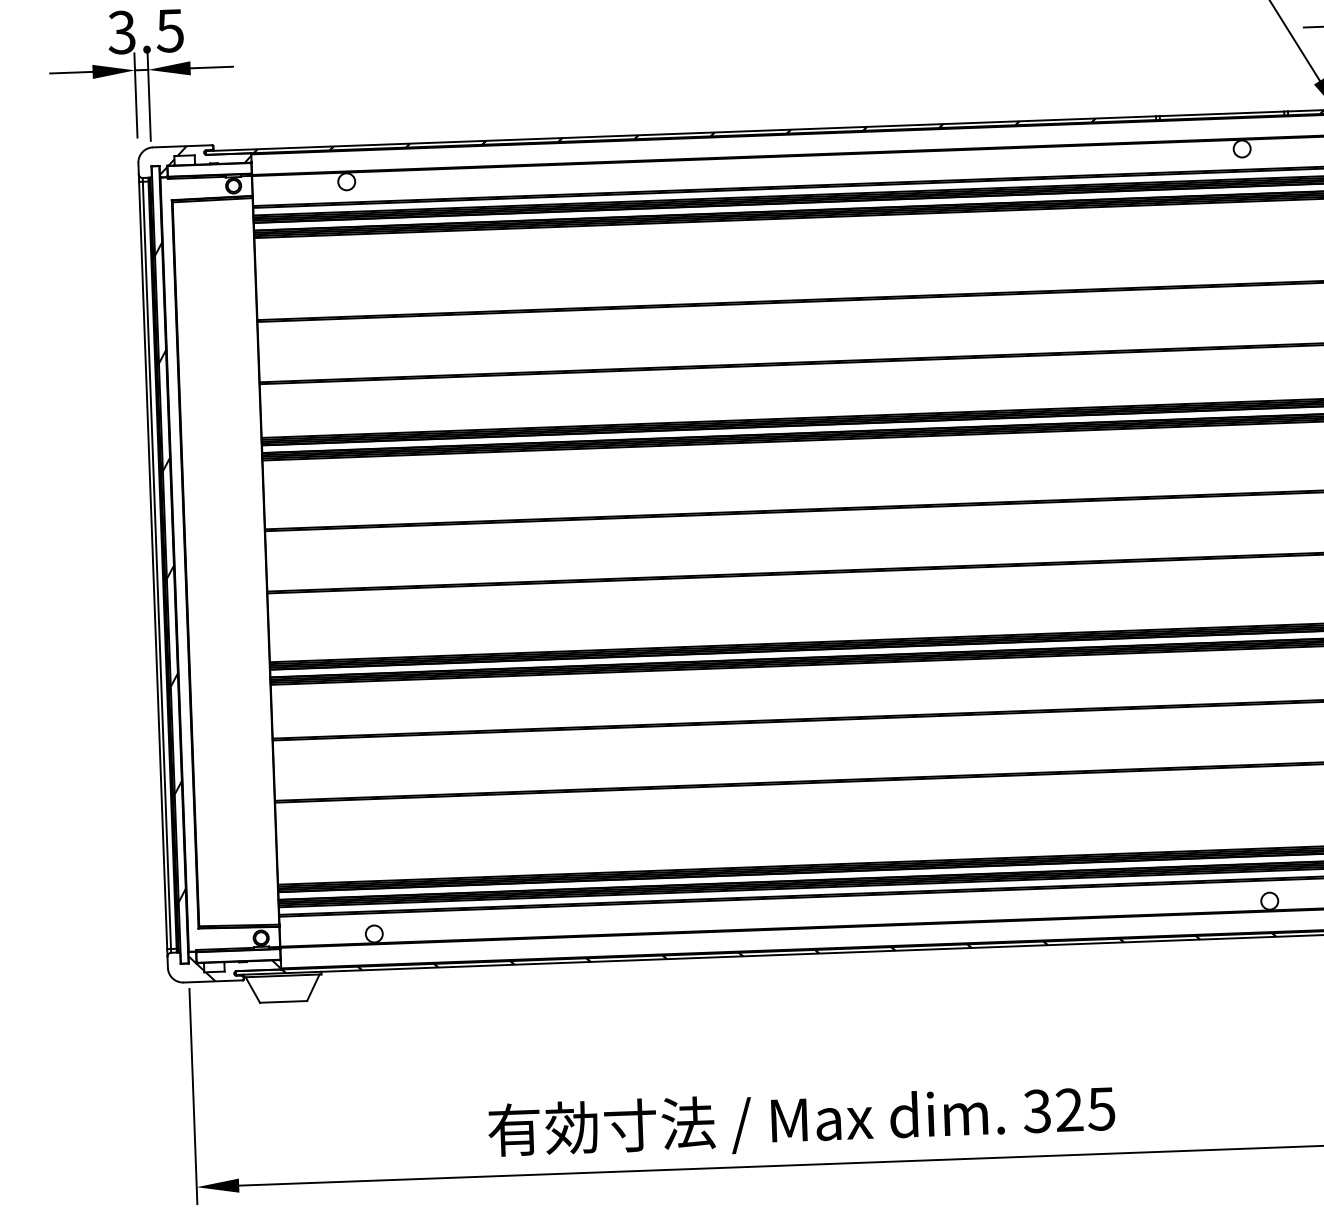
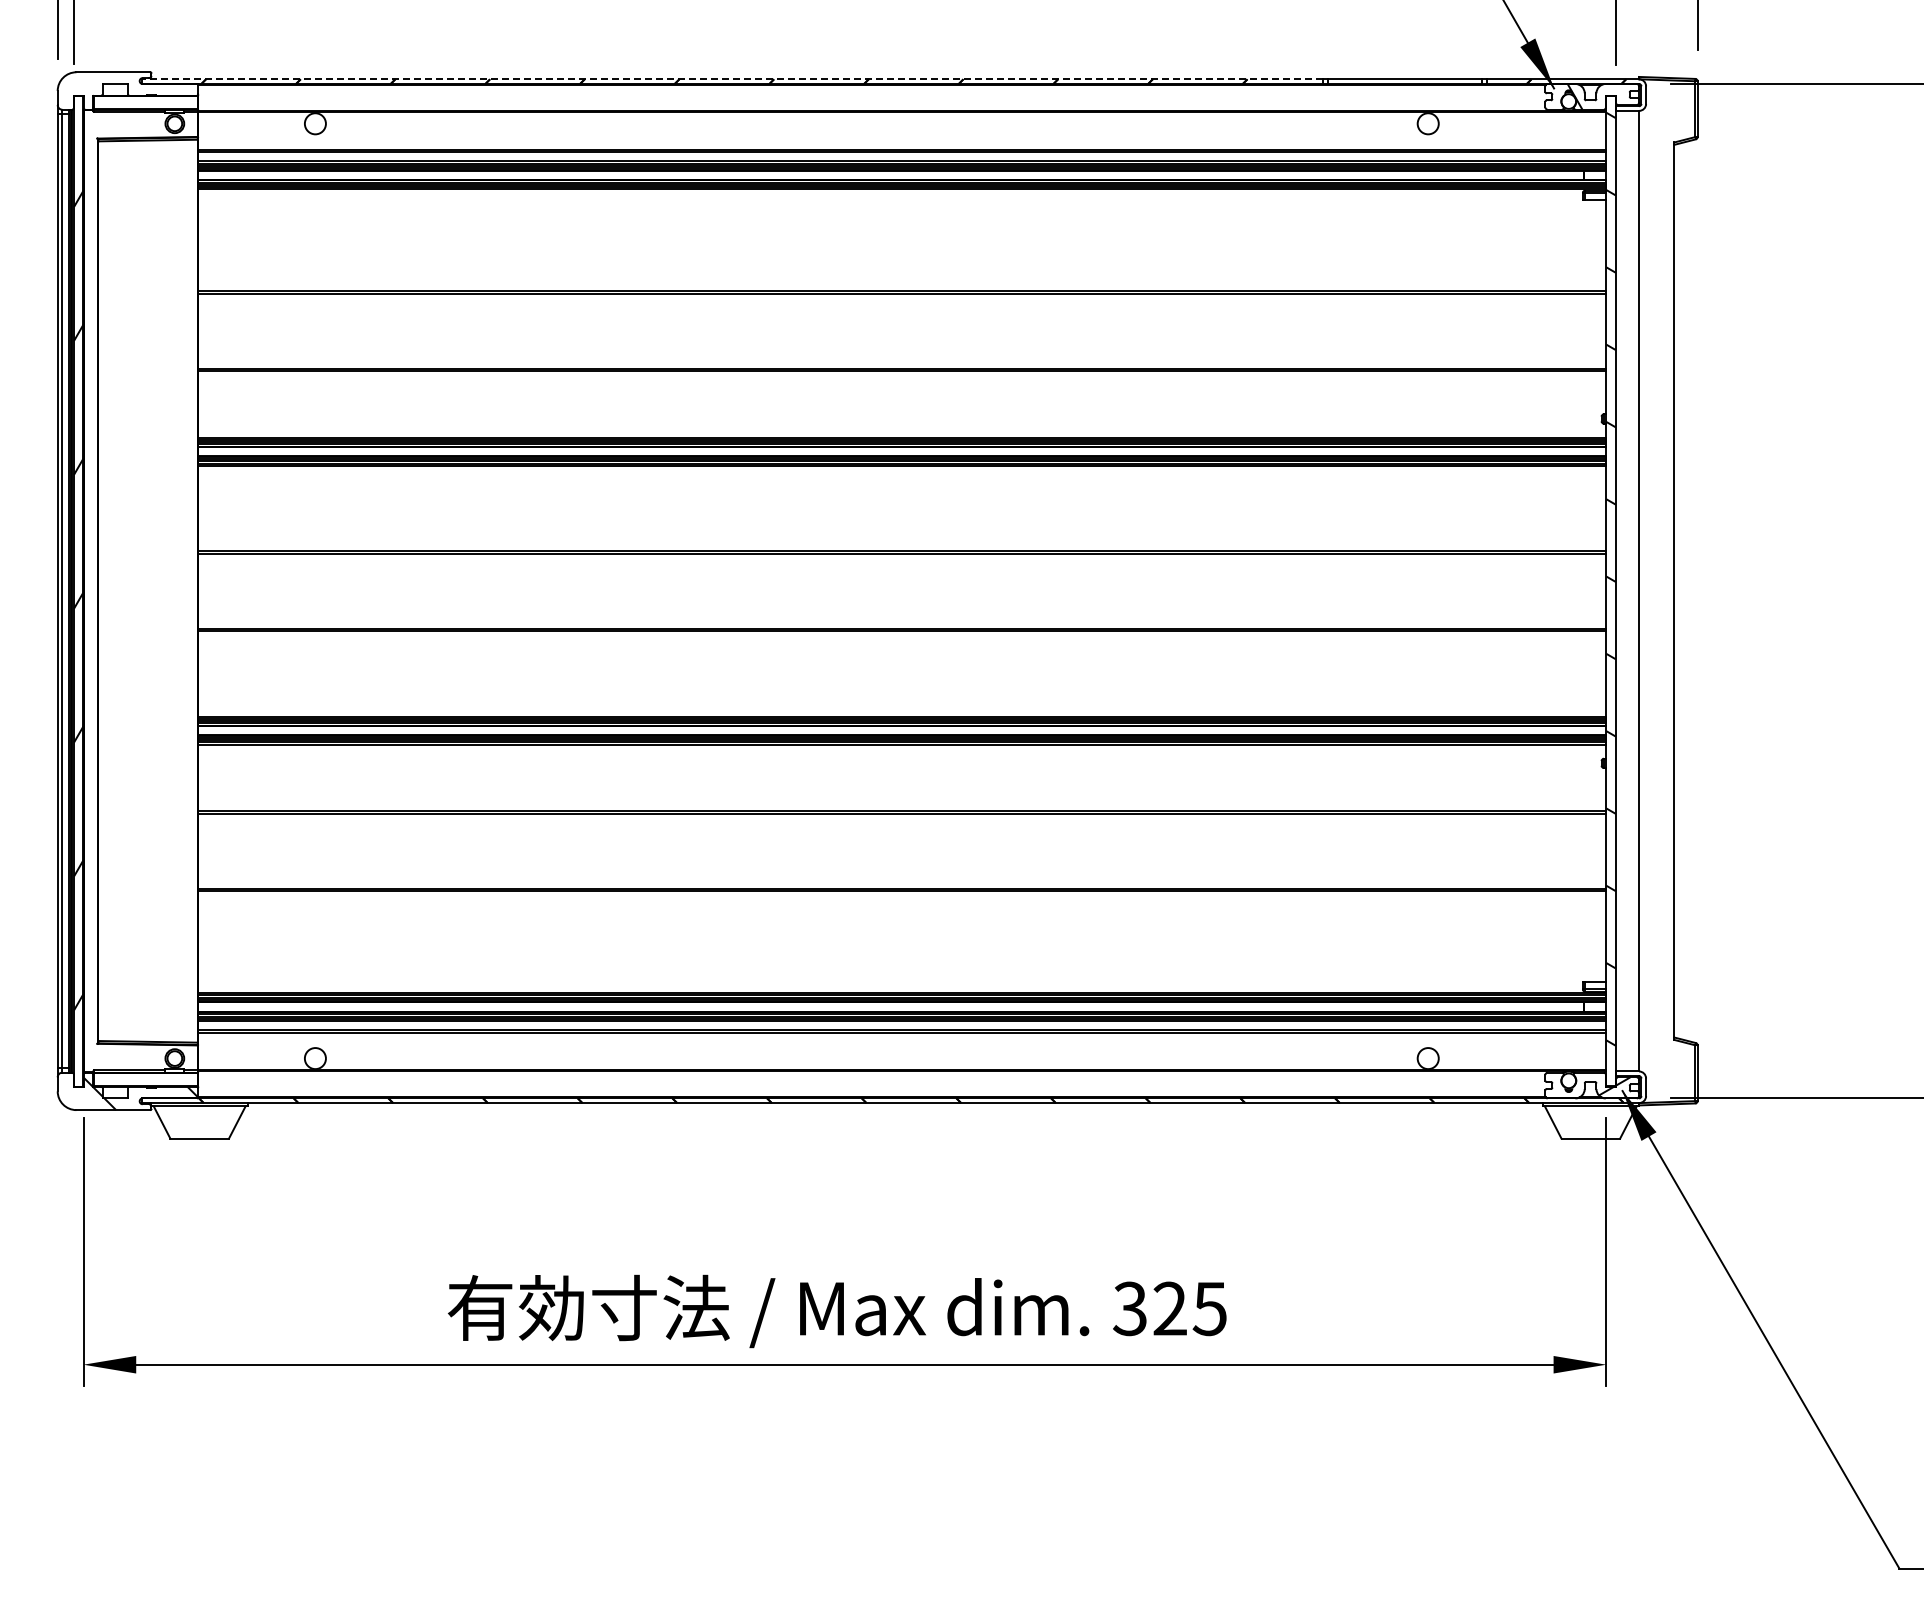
line: (680, 133) -> (731, 79), solid -> dashed
hatch: (204, 159) -> (140, 89), removed

